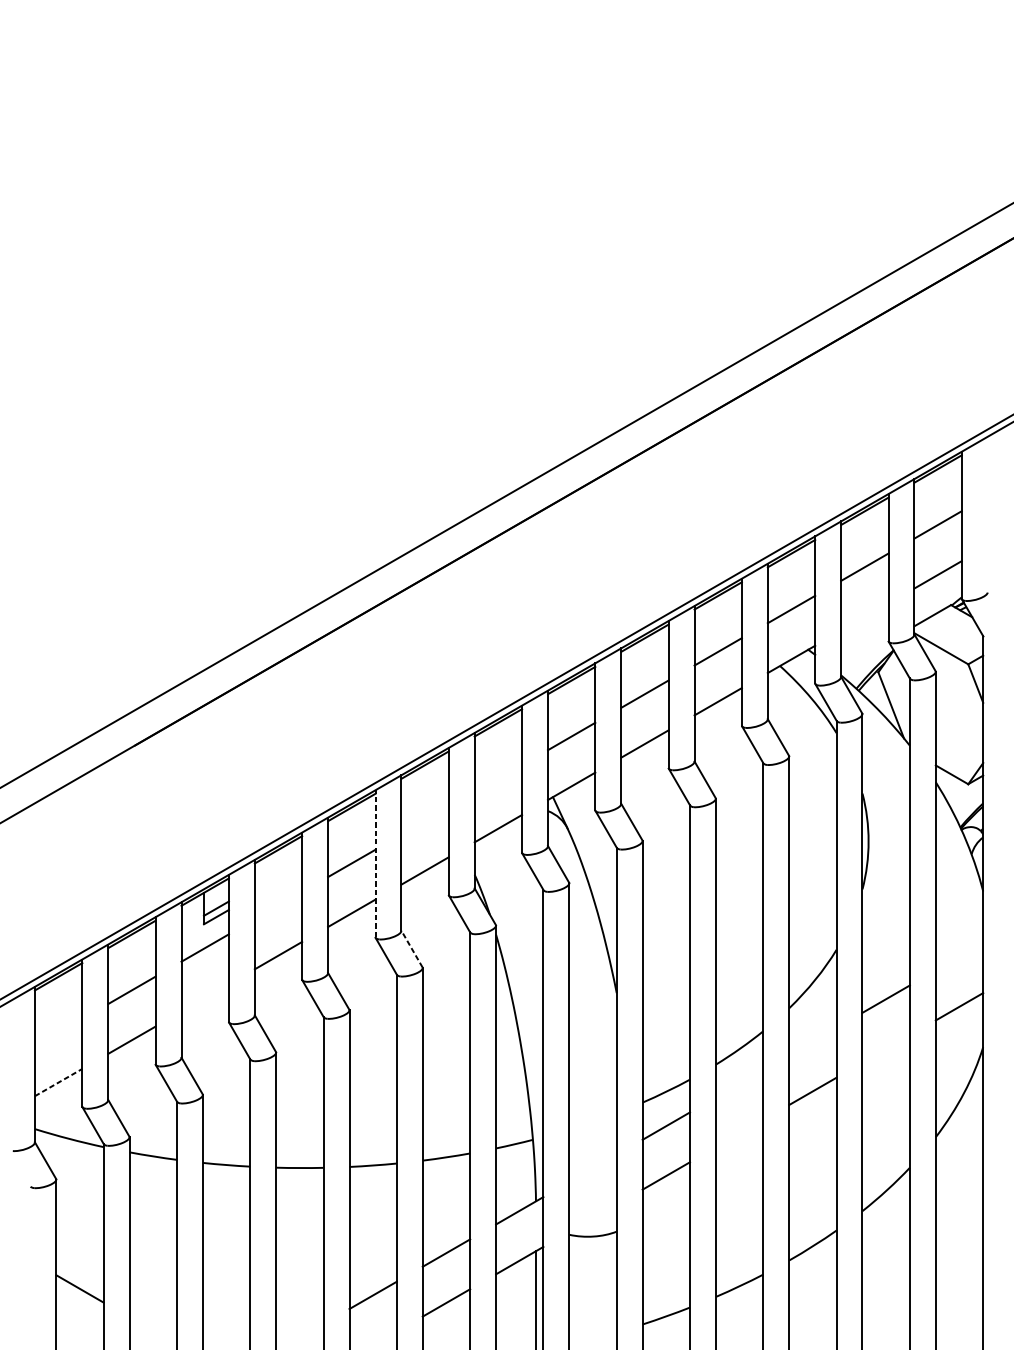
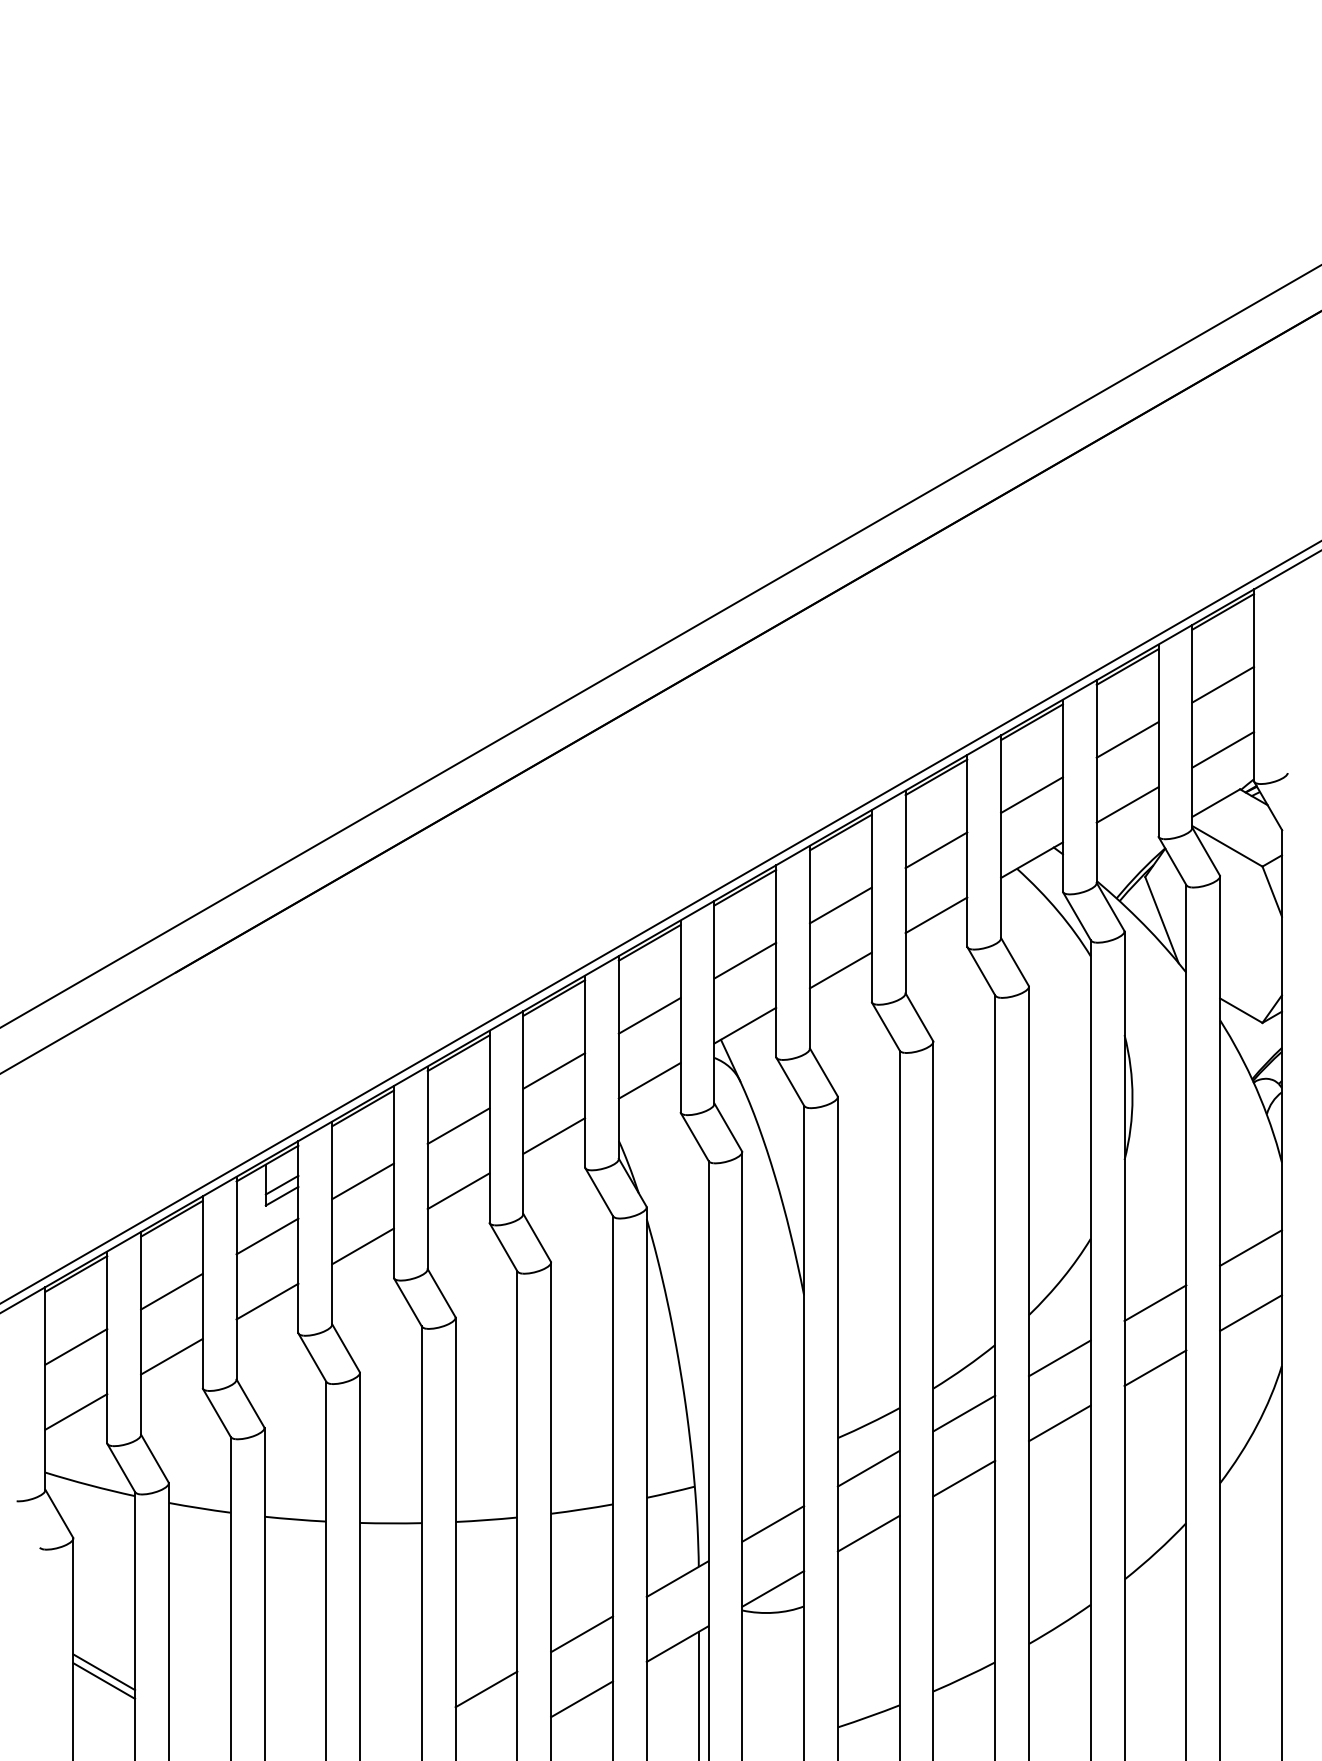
line: (864, 616) -> (1127, 804), added
line: (498, 778) -> (649, 1015), added
line: (425, 820) -> (554, 1070), added
line: (375, 863) -> (489, 1126), dashed -> solid
line: (278, 905) -> (362, 1181), added
line: (412, 948) -> (537, 1237), dashed -> solid
line: (959, 956) -> (1250, 1247), added
line: (205, 997) -> (267, 1301), added
line: (58, 1032) -> (76, 1346), added
line: (812, 1041) -> (1059, 1358), added
line: (886, 1049) -> (1155, 1368), added
line: (58, 1082) -> (76, 1411), dashed -> solid
line: (739, 1083) -> (964, 1413), added
line: (739, 1133) -> (964, 1478), added
line: (593, 1168) -> (773, 1523), added
line: (593, 1217) -> (773, 1588), added
line: (80, 1282) -> (104, 1672), added

